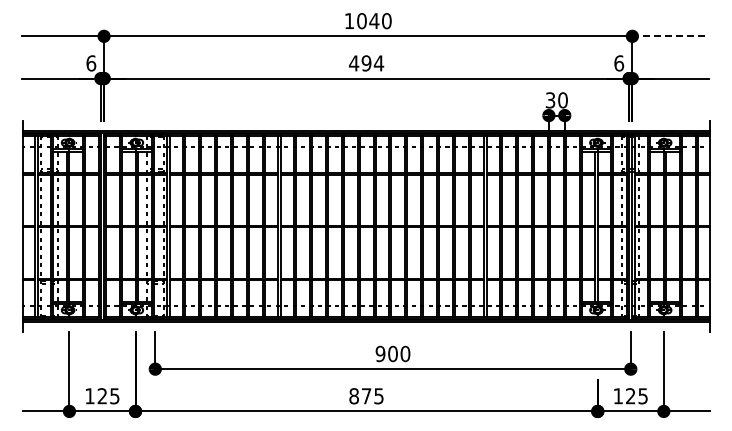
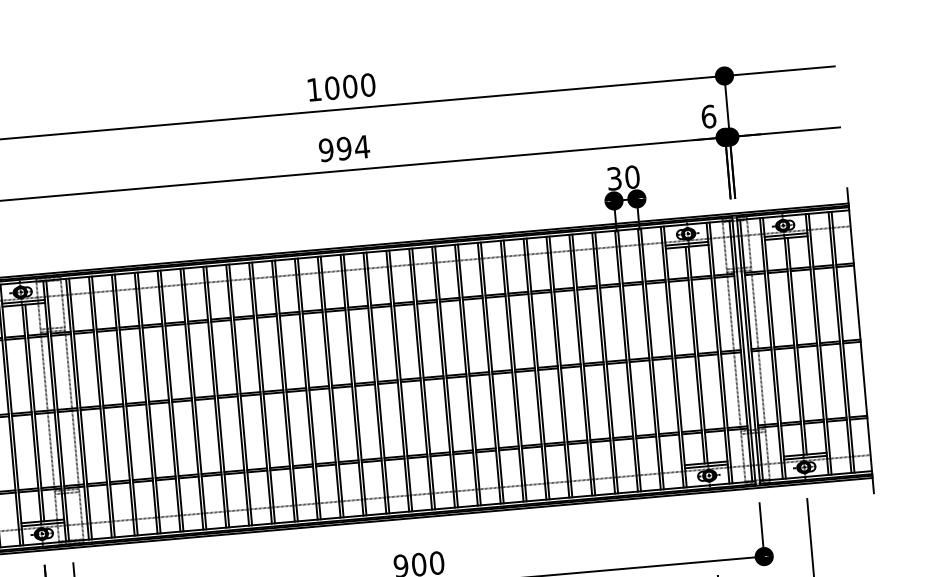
text: (374, 21) -> (350, 87), 1040 -> 1000
line: (671, 36) -> (780, 71), dashed -> solid
text: (354, 63) -> (326, 150), 494 -> 994

